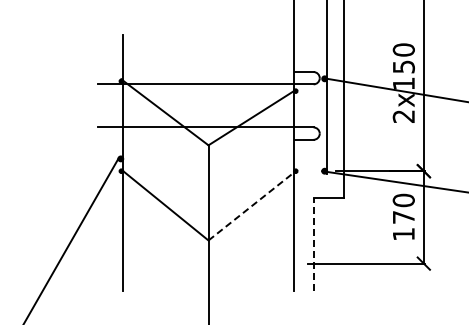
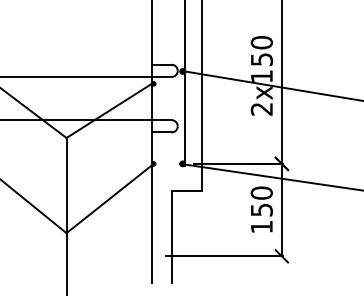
line: (251, 206) -> (109, 199), dashed -> solid
text: (403, 217) -> (261, 210), 170 -> 150
line: (313, 244) -> (171, 237), dashed -> solid

